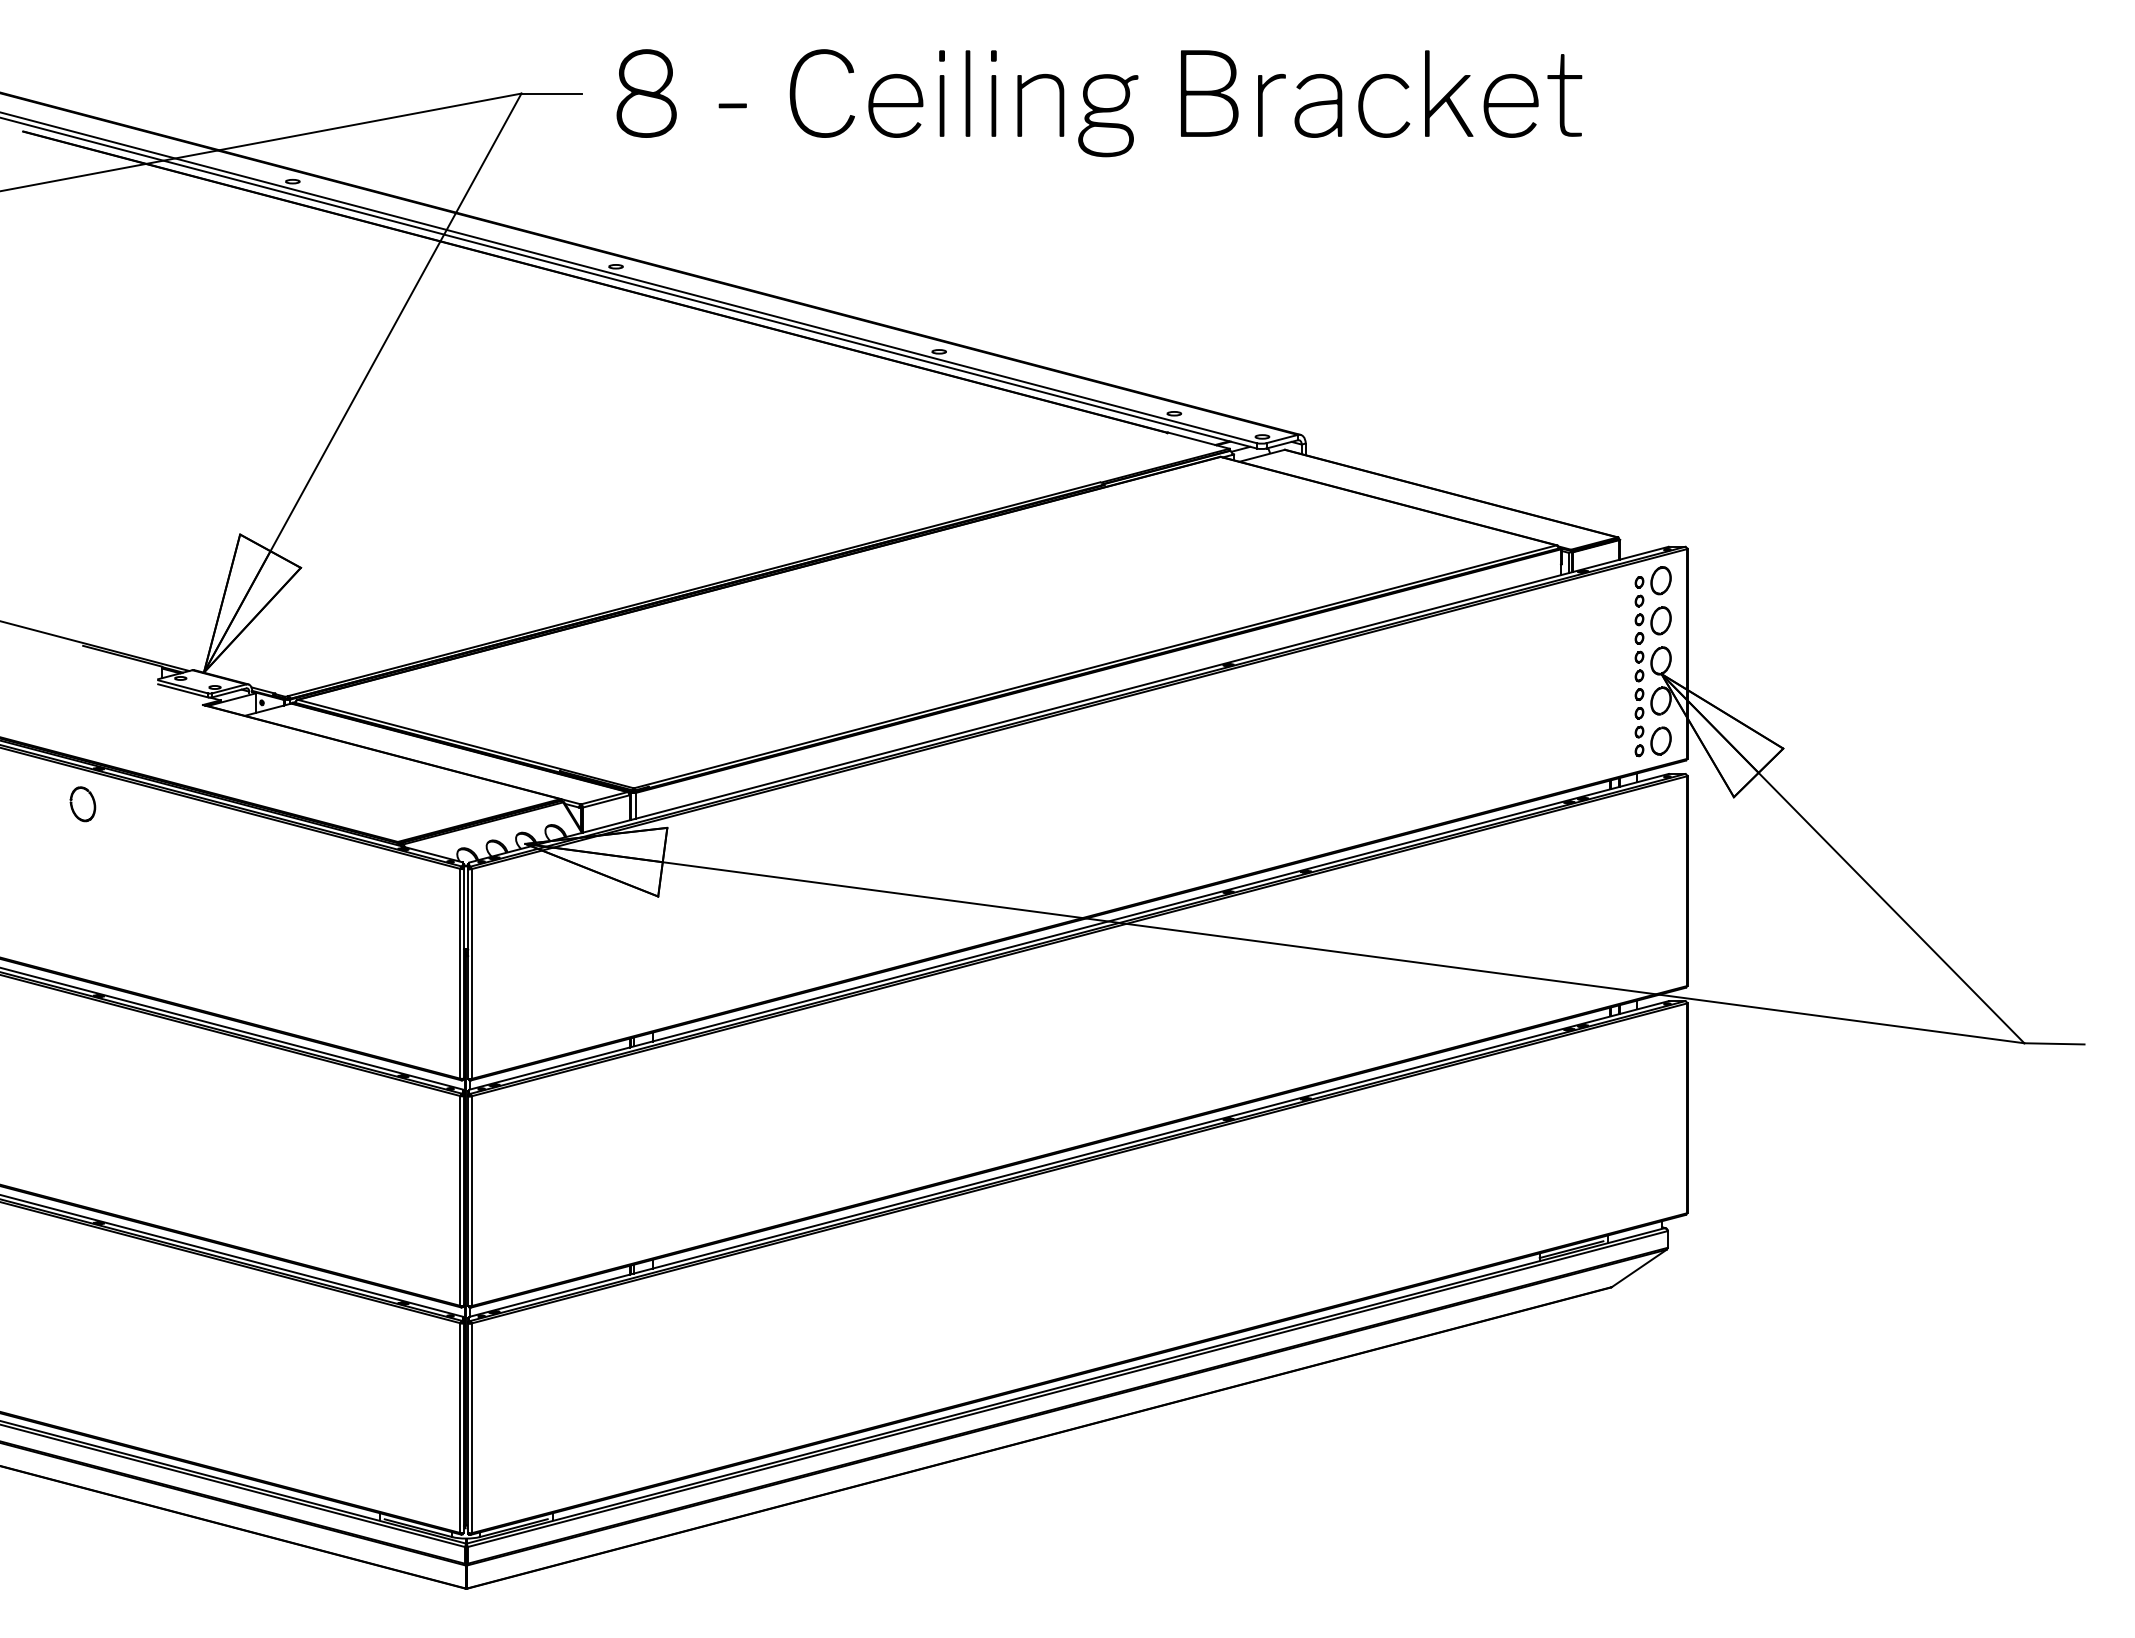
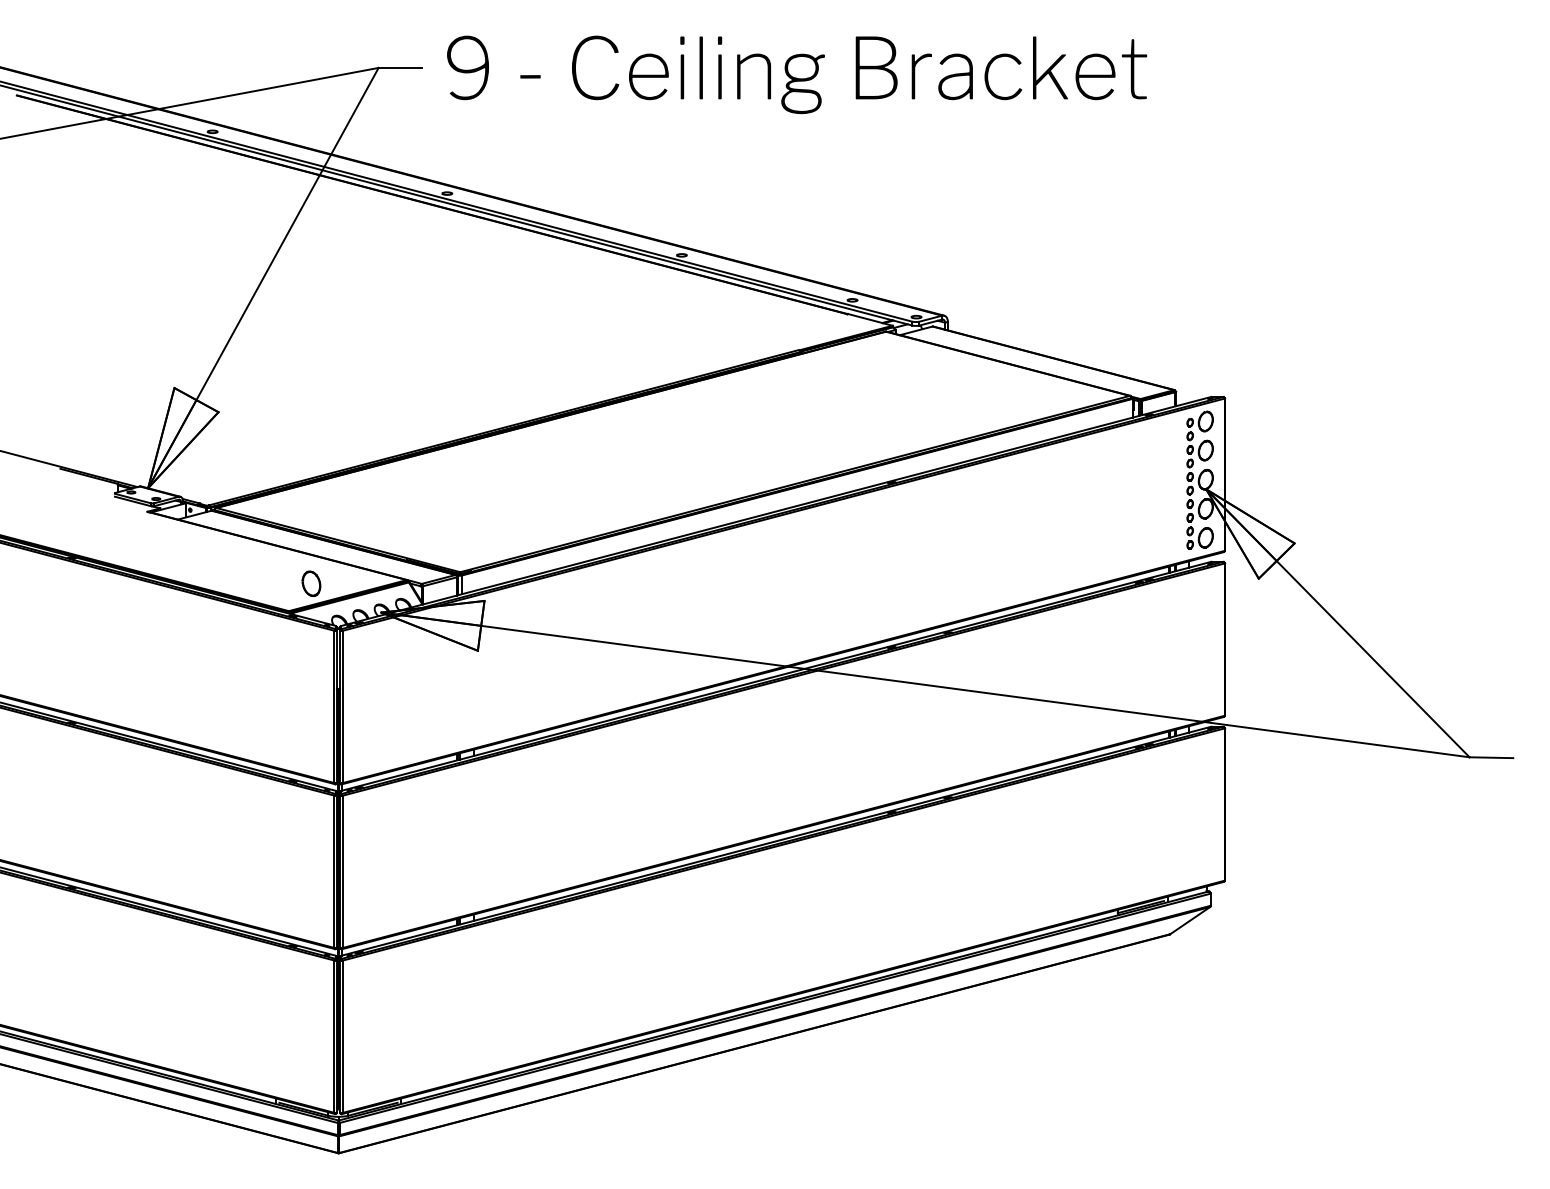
text: (1098, 103) -> (797, 75), 8 -> 9
part: (82, 804) -> (311, 583), moved

